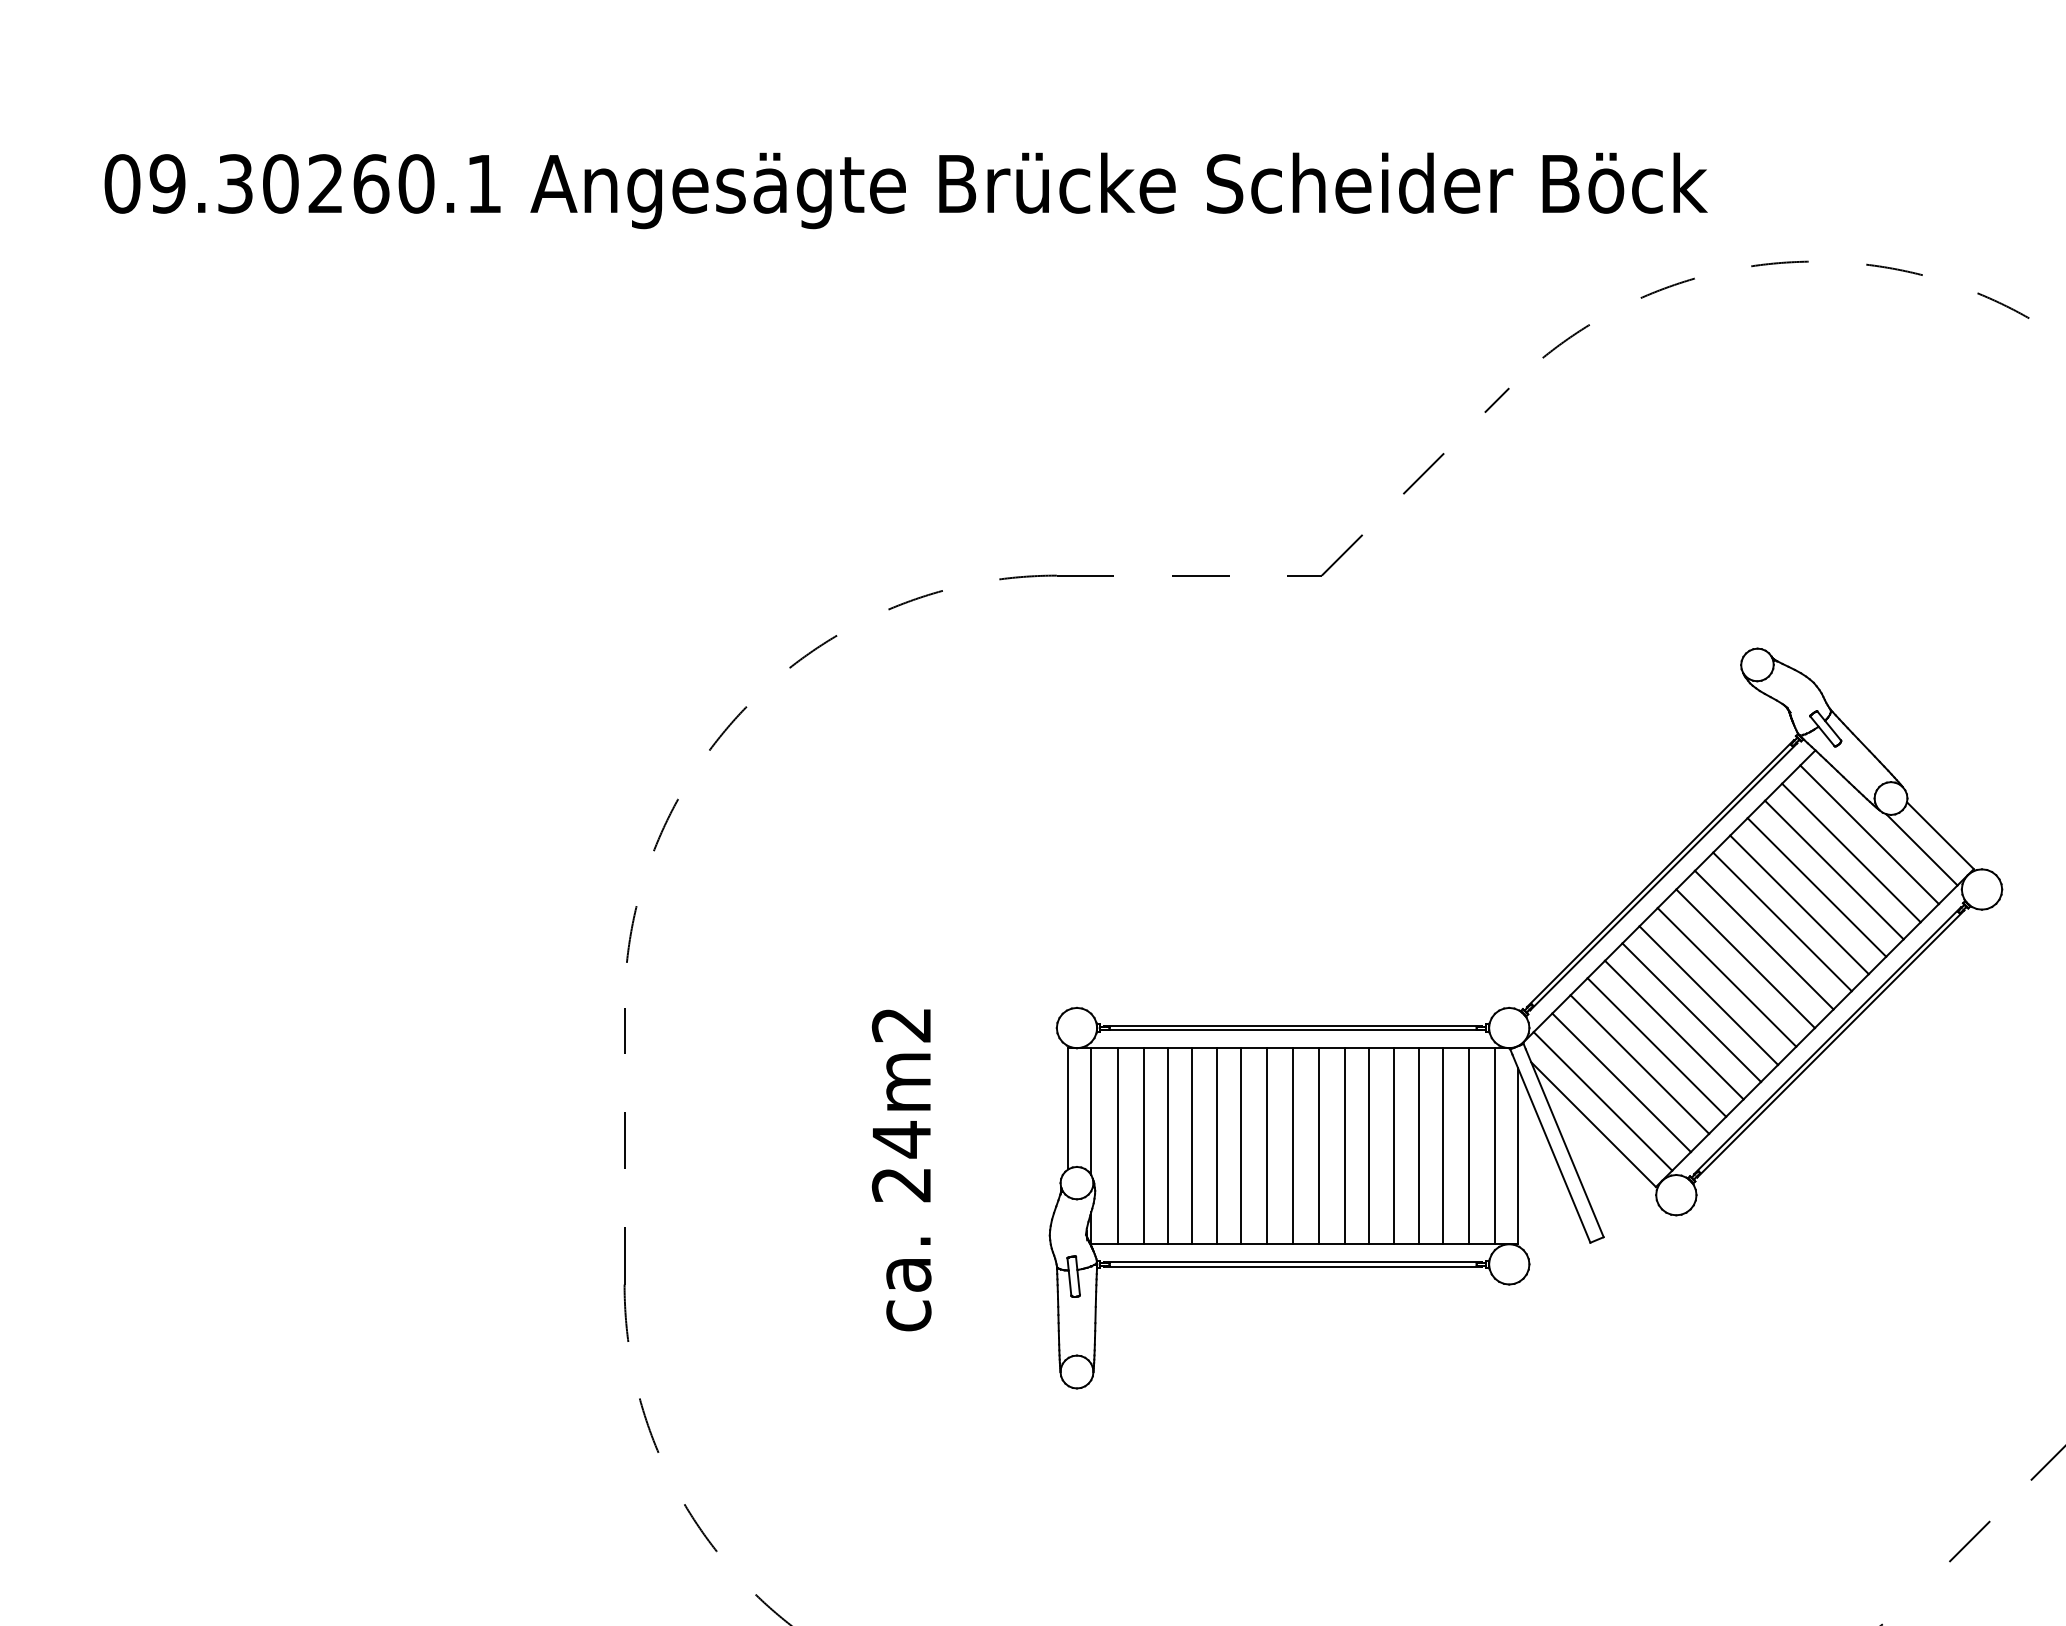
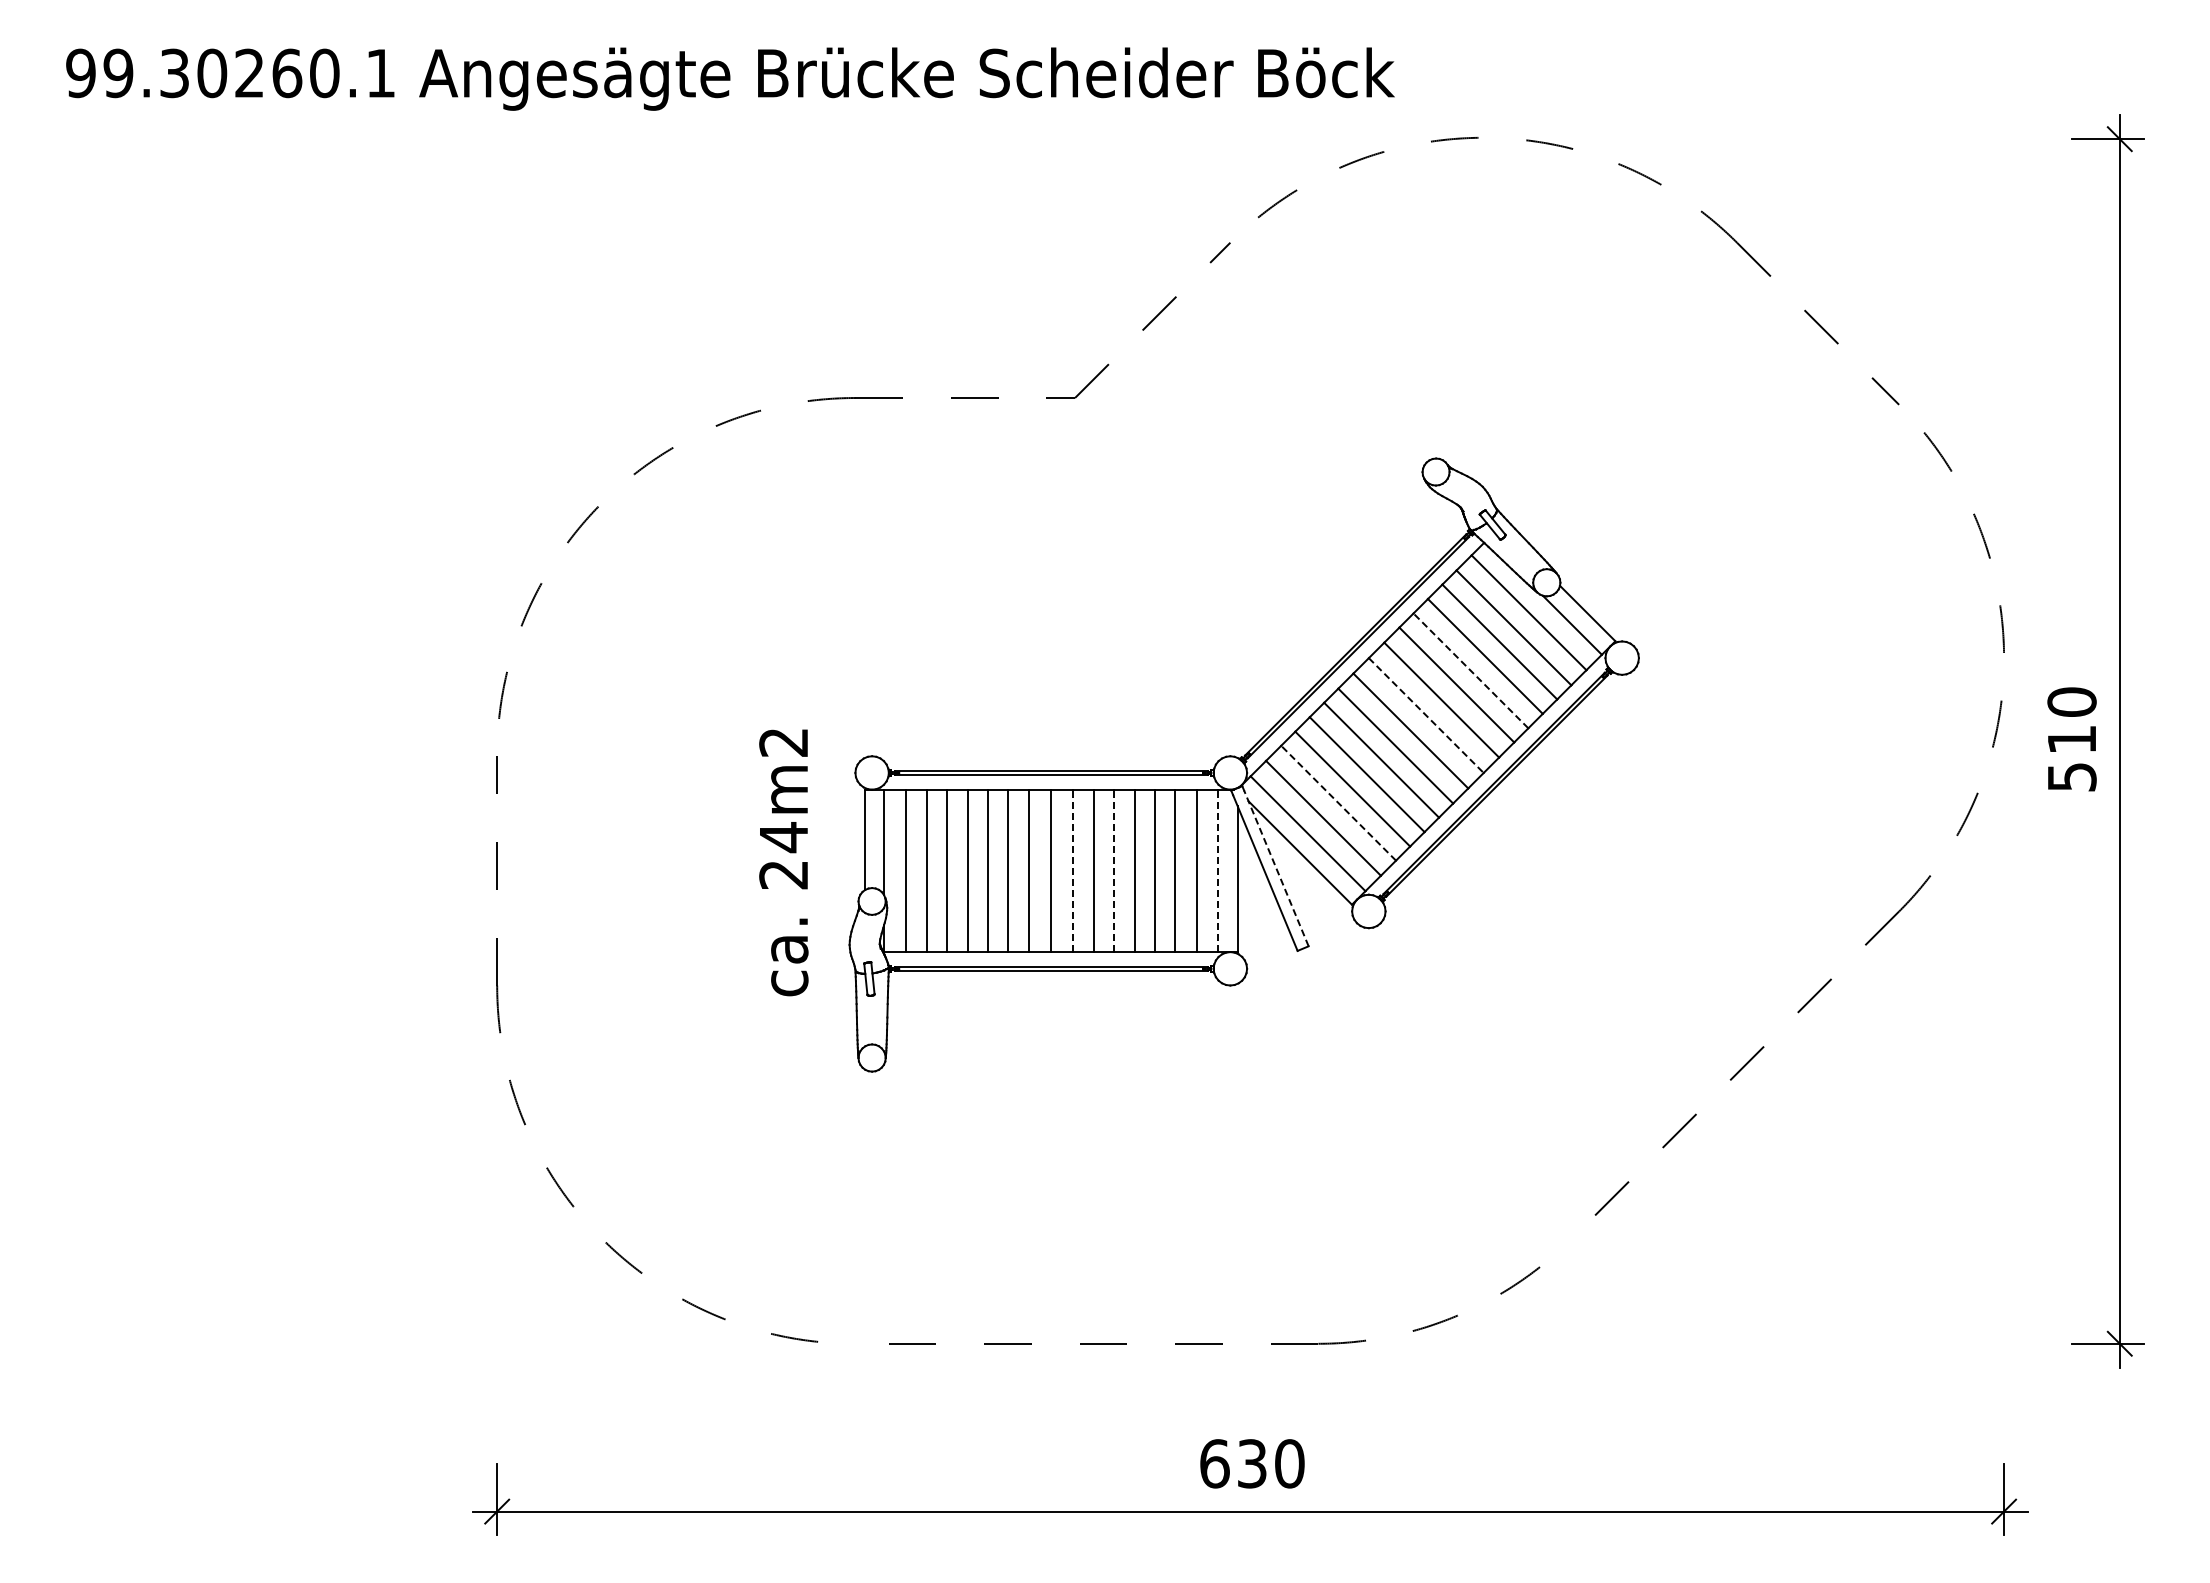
text: (121, 184) -> (80, 73), 09.30260.1 -> 99.30260.1
line: (1798, 904) -> (1470, 670), solid -> dashed
line: (1745, 958) -> (1426, 715), solid -> dashed
line: (1639, 1063) -> (1338, 802), solid -> dashed
line: (1564, 1142) -> (1276, 867), solid -> dashed
line: (1319, 1145) -> (1073, 870), solid -> dashed
line: (1369, 1145) -> (1114, 870), solid -> dashed
line: (1494, 1145) -> (1218, 870), solid -> dashed
text: (901, 1169) -> (783, 862), moved

